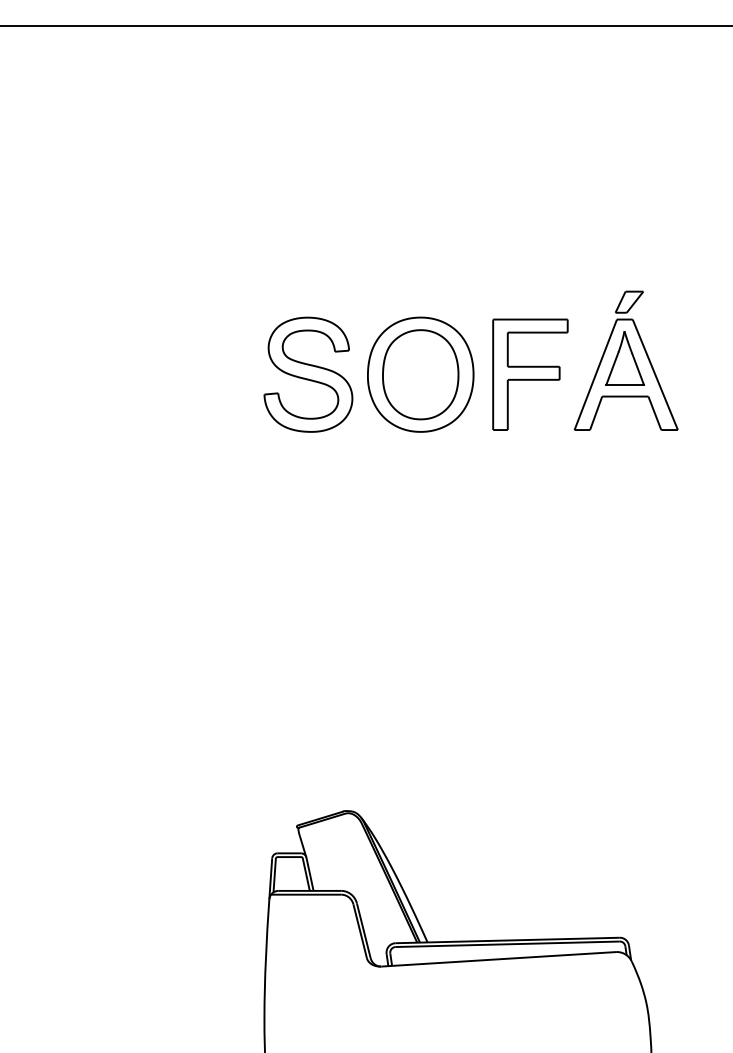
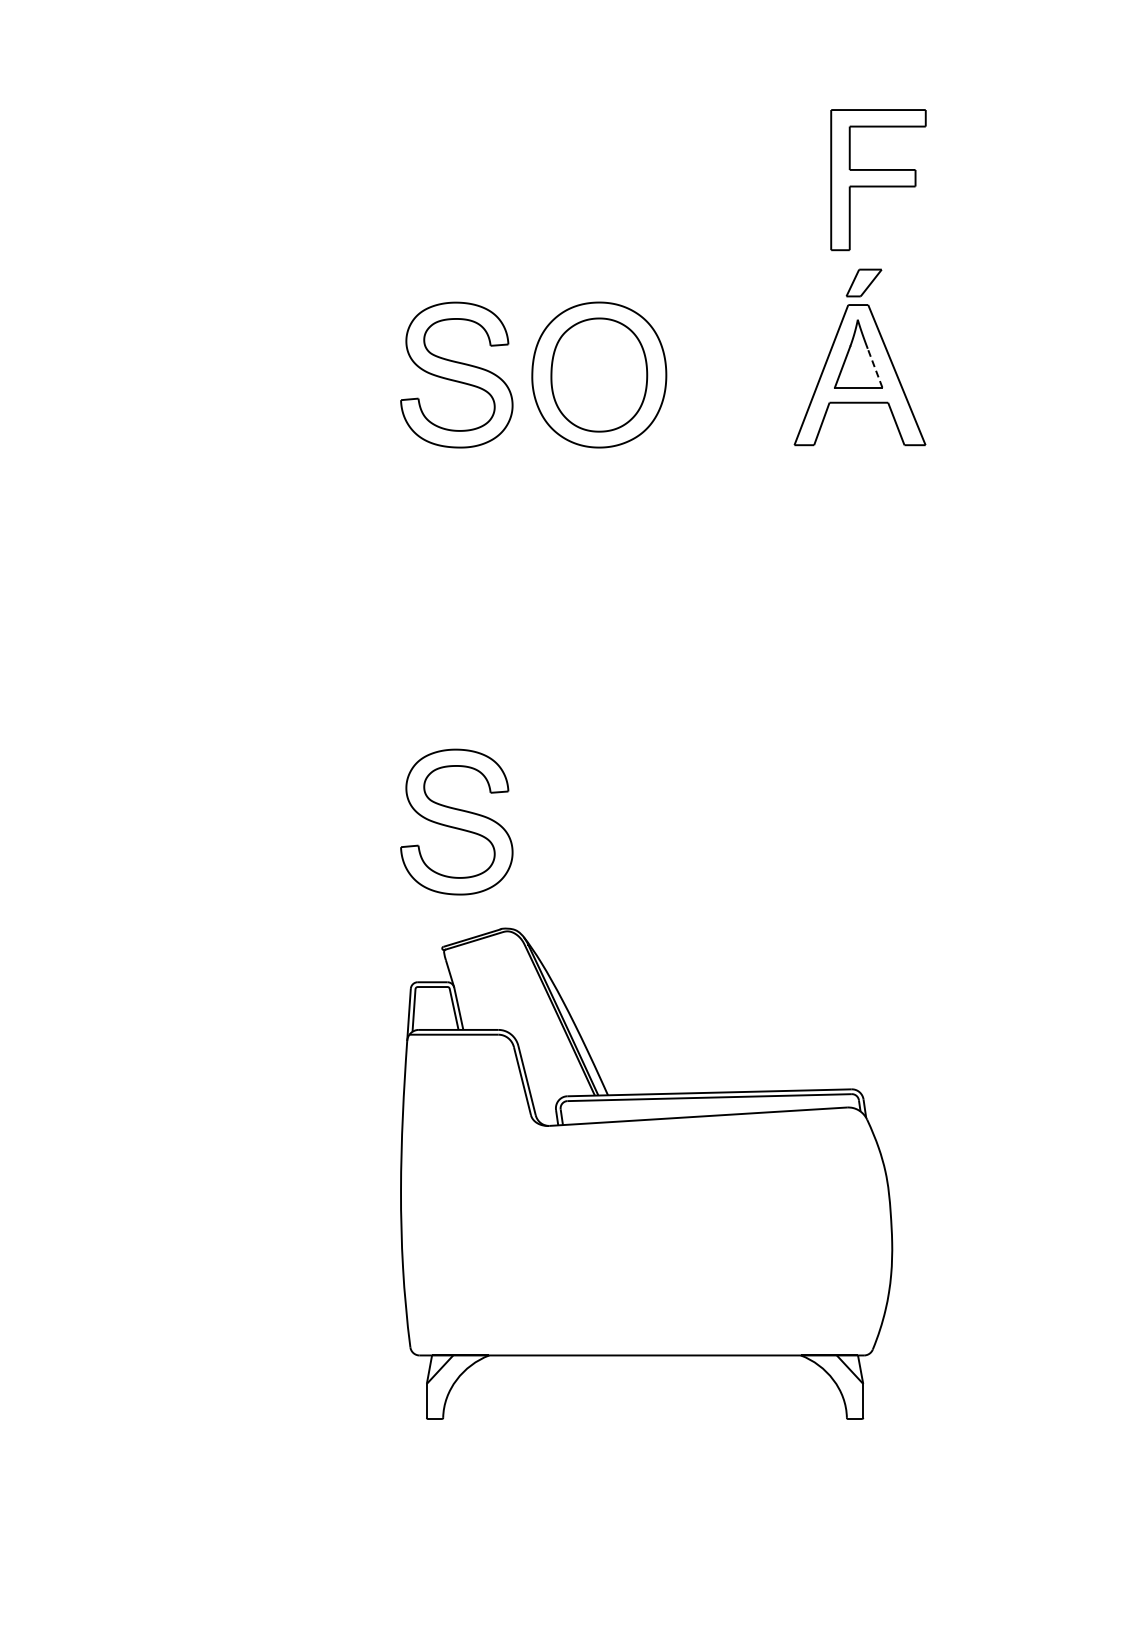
line: (638, 369) -> (875, 368), solid -> dashed
part: (530, 375) -> (878, 180), moved
part: (308, 726) -> (456, 821), added

